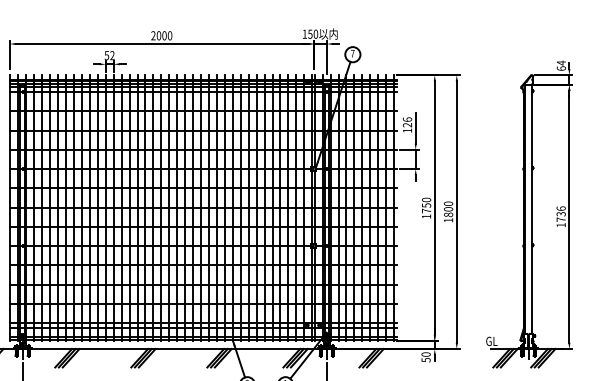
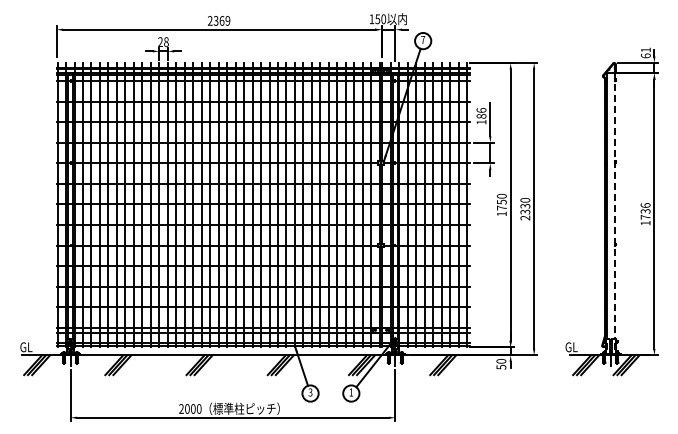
text: (164, 35) -> (221, 20), 2000 -> 2369
text: (109, 56) -> (163, 42), 52 -> 28
text: (561, 62) -> (645, 49), 64 -> 61
text: (407, 125) -> (481, 116), 126 -> 186
line: (532, 209) -> (614, 206), solid -> dashed
text: (448, 214) -> (525, 211), 1800 -> 2330

